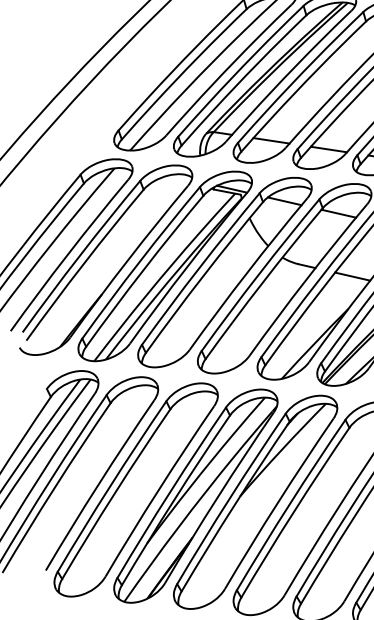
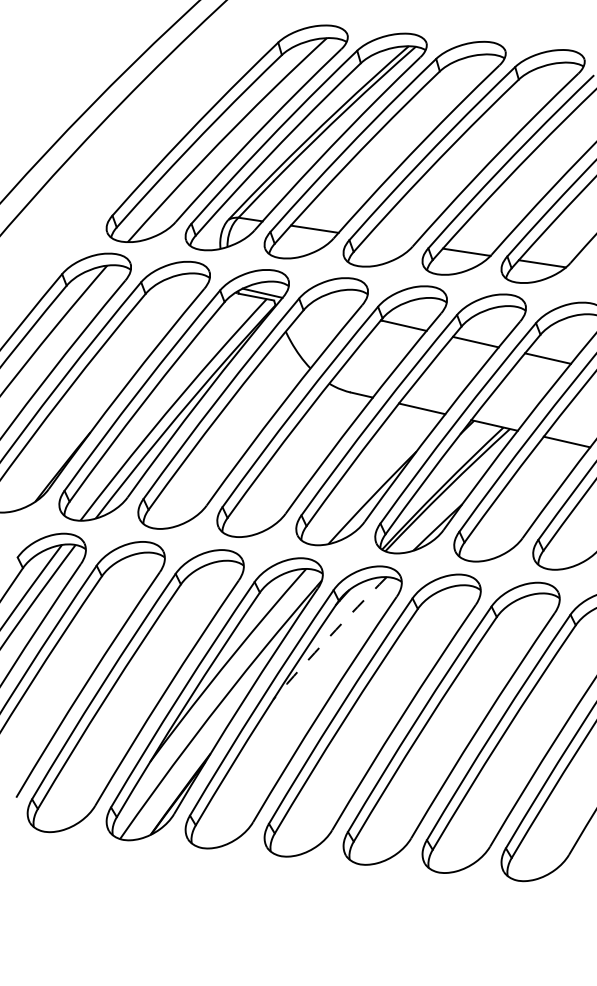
line: (328, 149) -> (390, 240), removed
line: (284, 201) -> (331, 309), removed
arc: (281, 449) -> (328, 637), solid -> dashed

